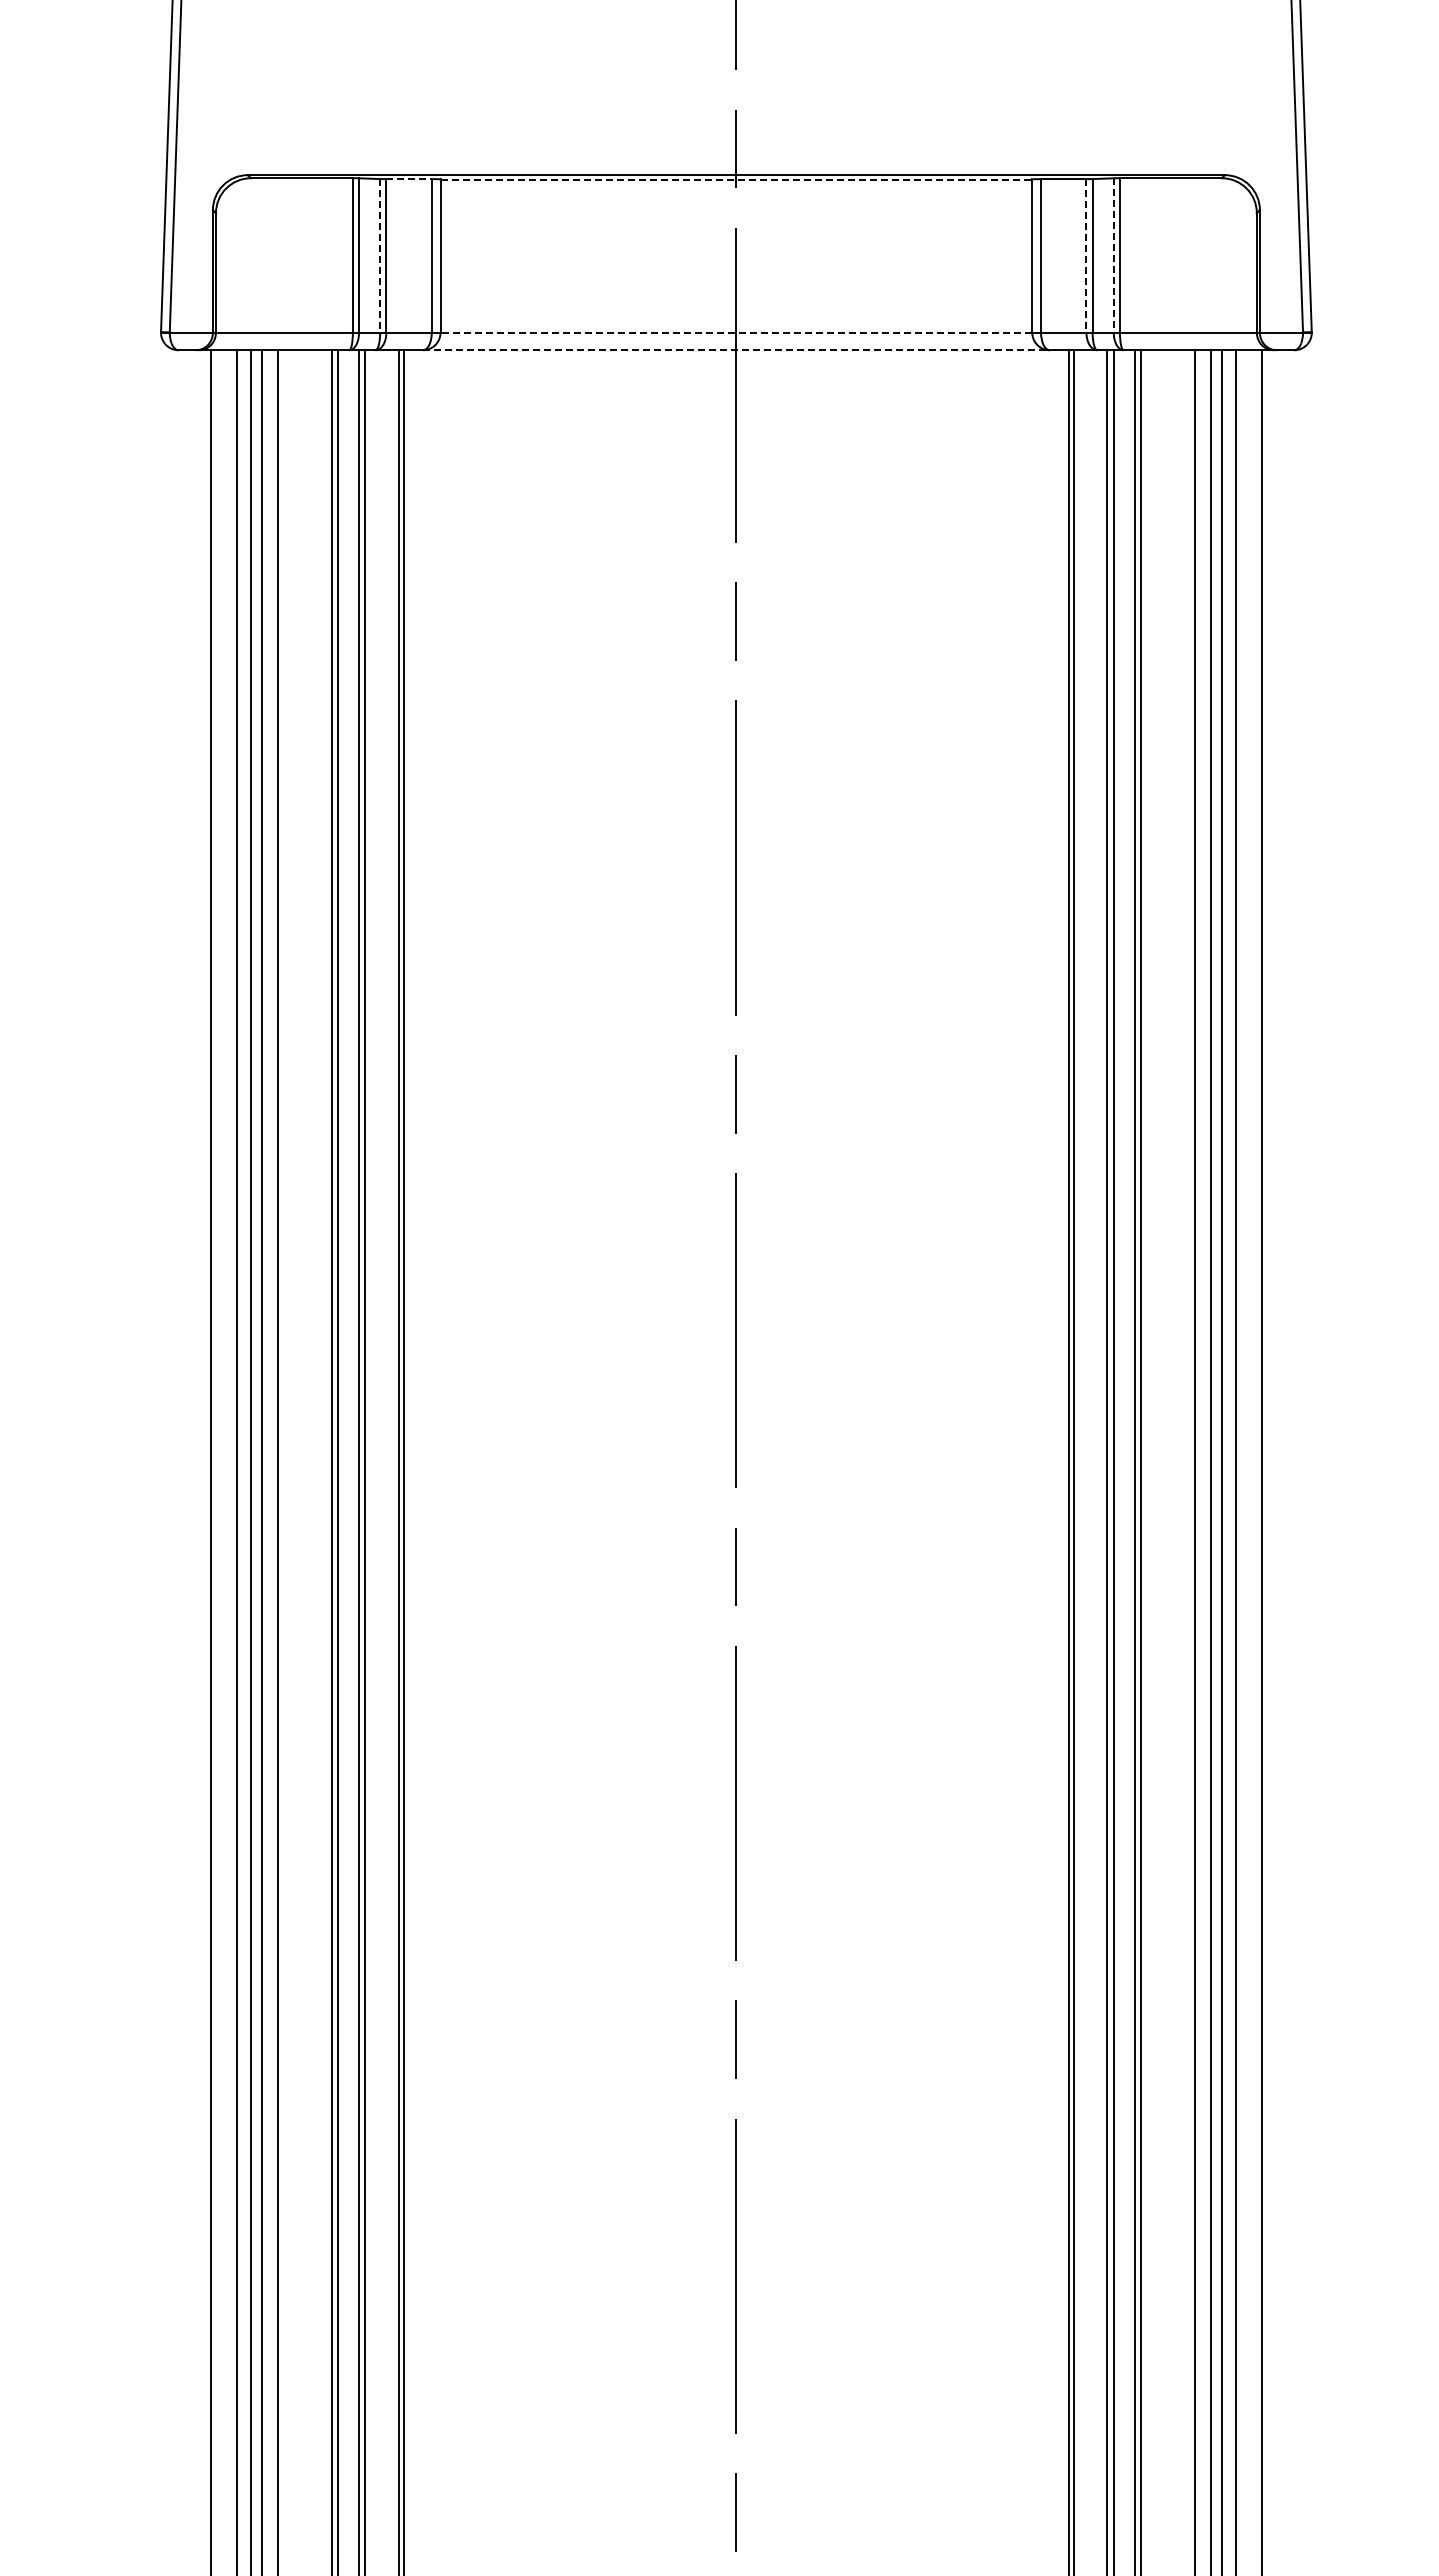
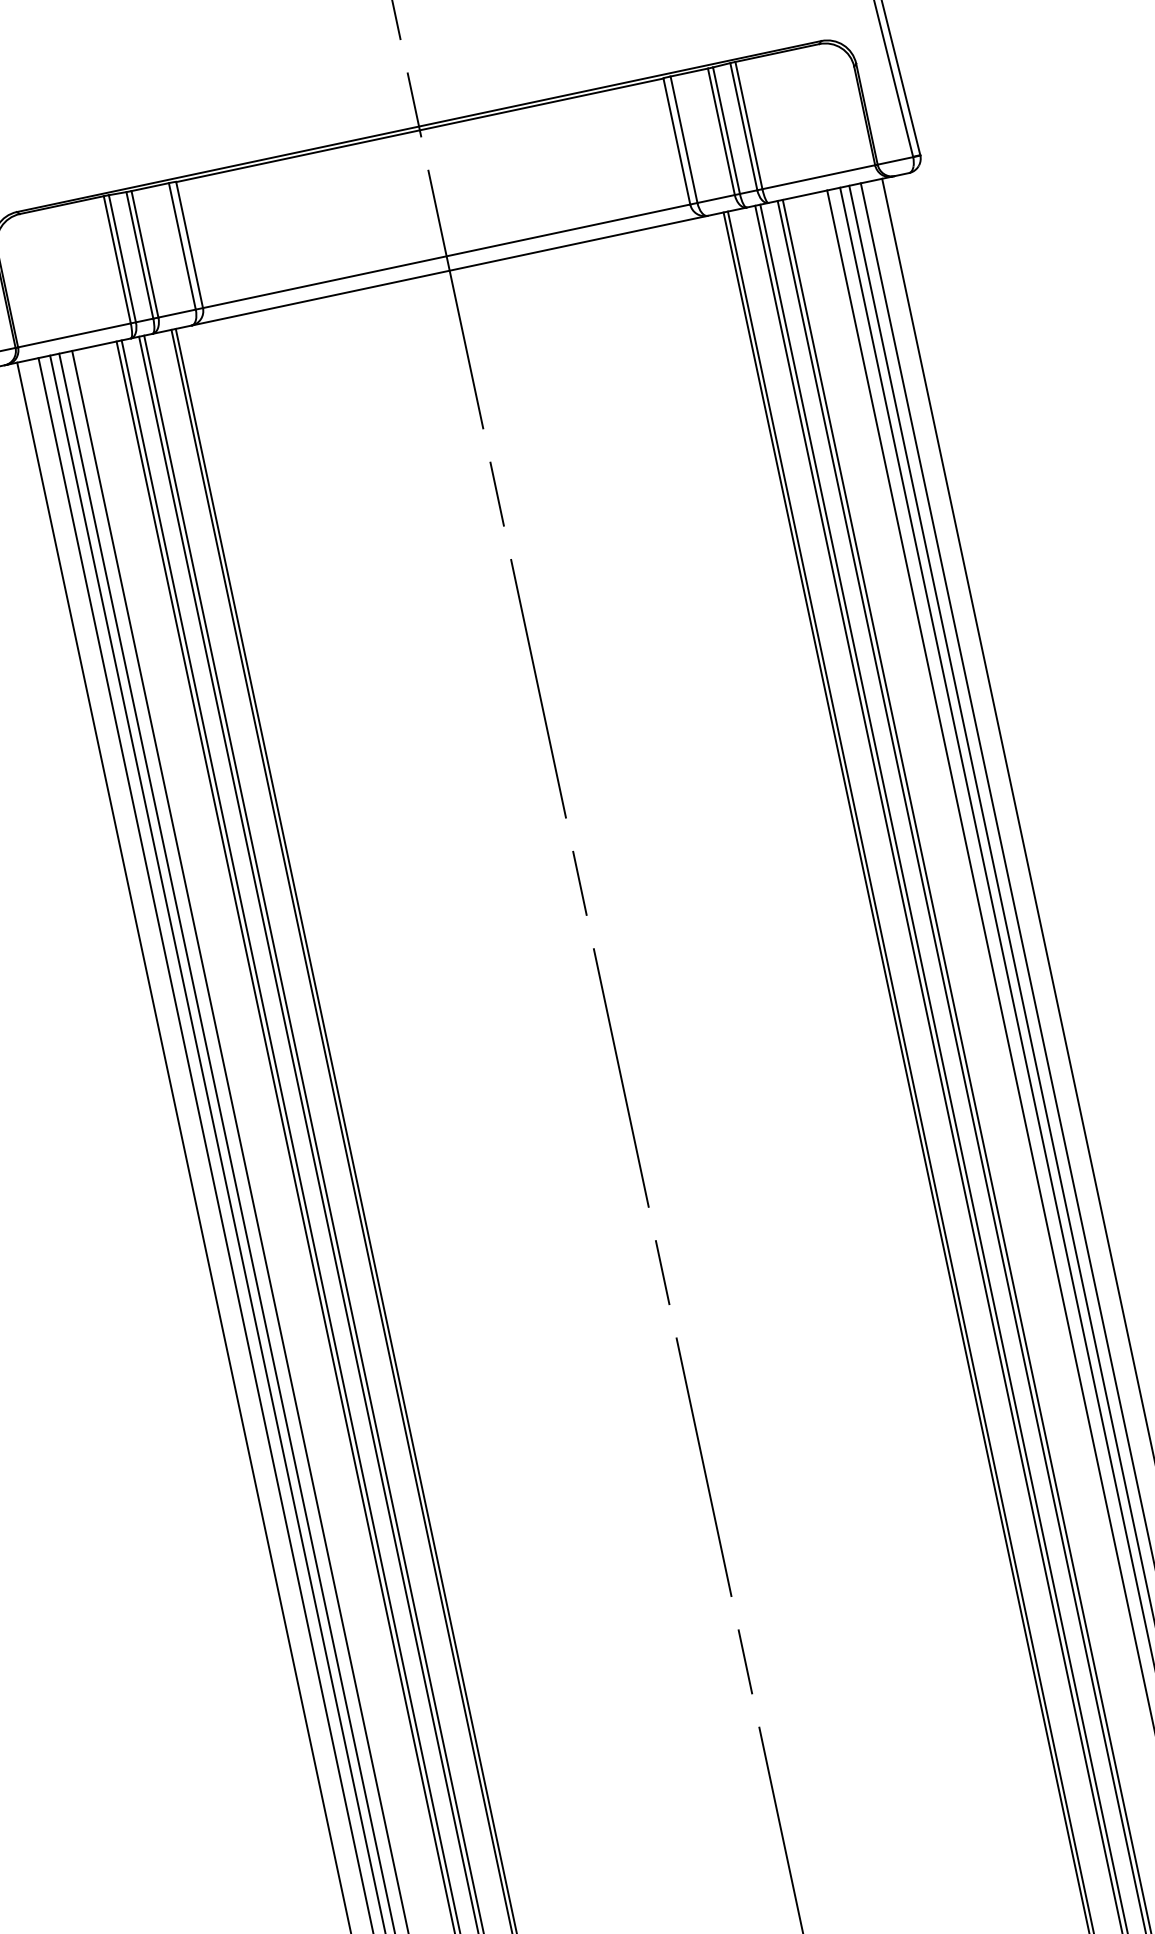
line: (409, 179) -> (150, 187), dashed -> solid
line: (736, 179) -> (419, 130), dashed -> solid
line: (380, 255) -> (140, 255), dashed -> solid
line: (1086, 255) -> (721, 131), dashed -> solid
line: (1113, 256) -> (743, 127), dashed -> solid
line: (736, 332) -> (446, 256), dashed -> solid
line: (736, 350) -> (449, 270), dashed -> solid

